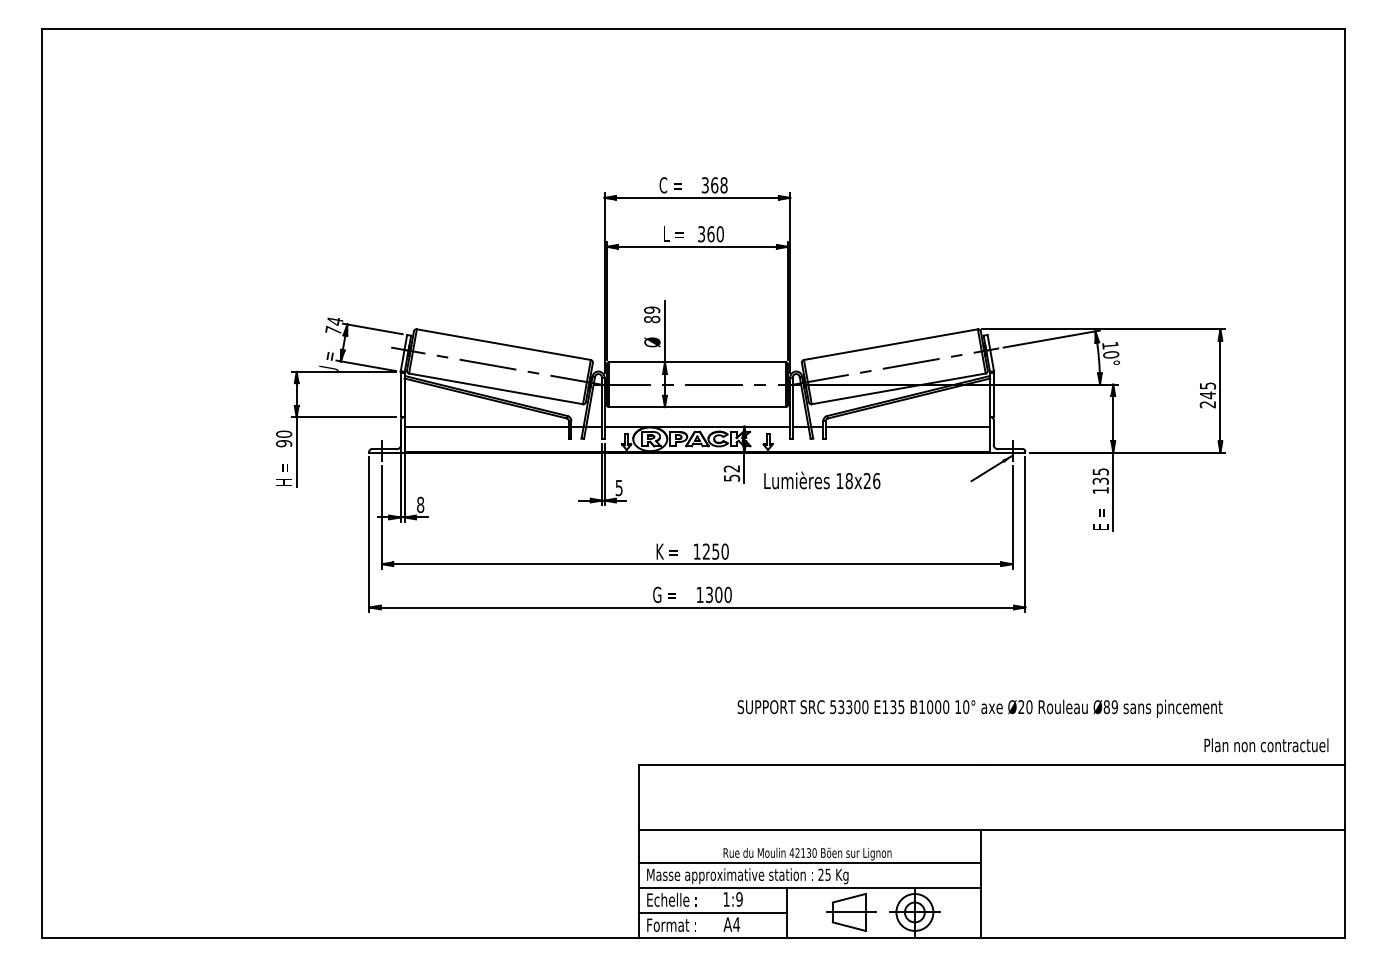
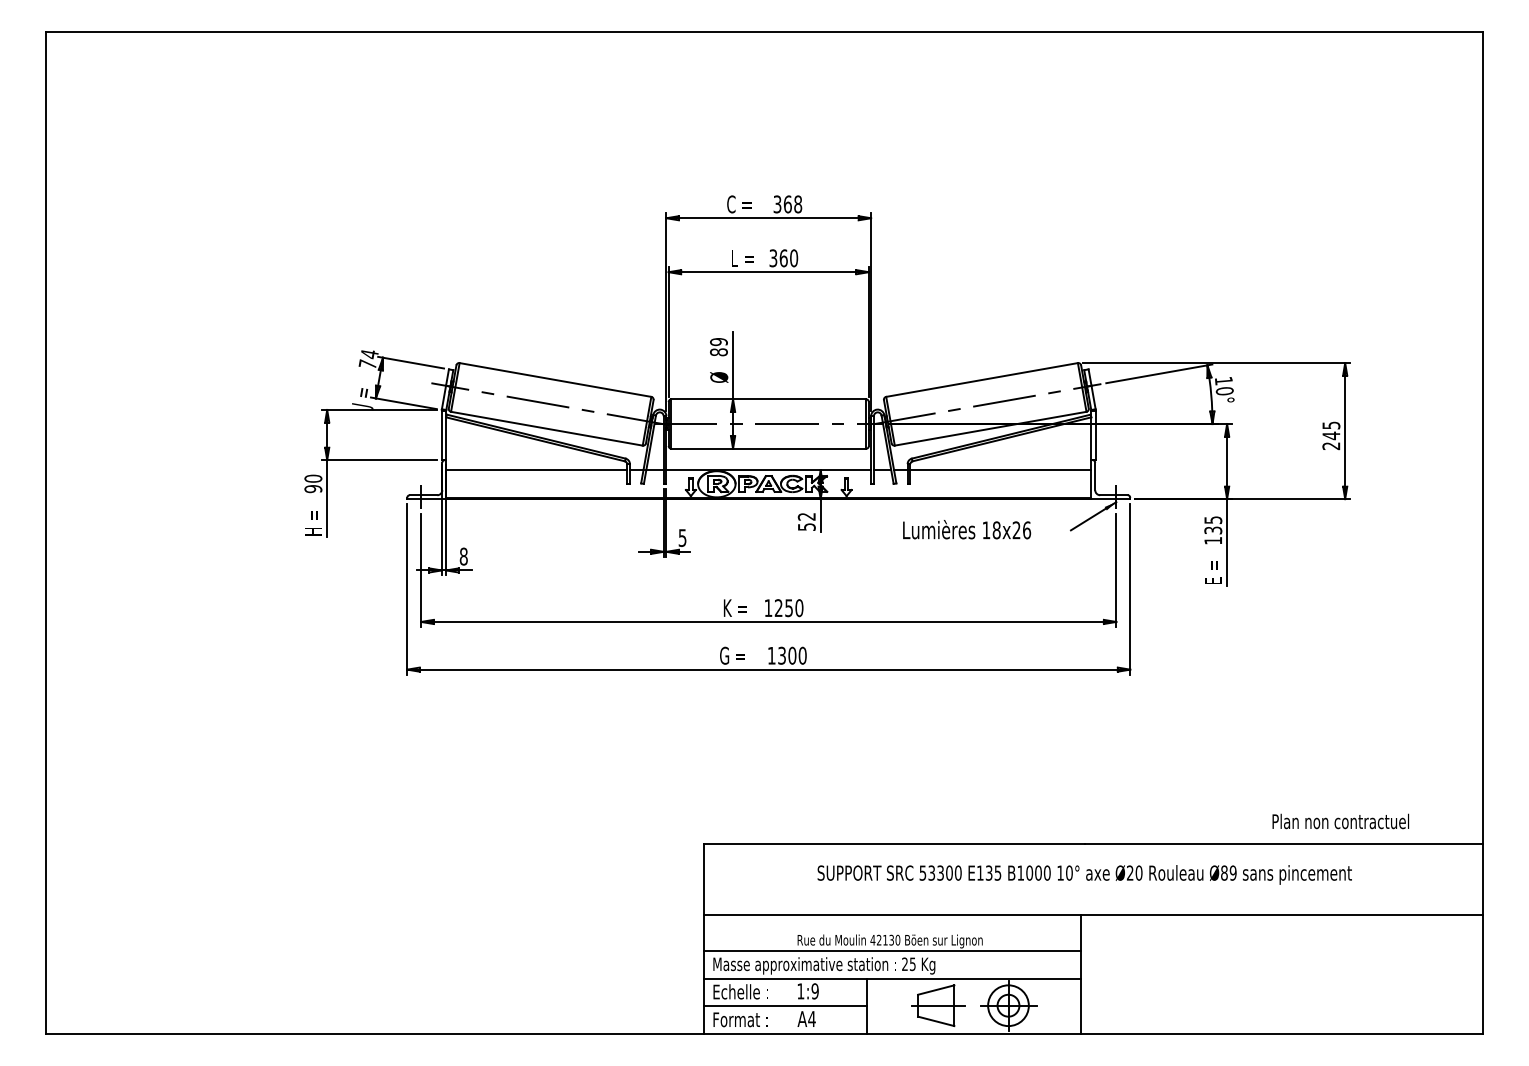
text: (822, 480) -> (967, 529), moved
text: (979, 708) -> (1084, 874), moved
text: (1266, 745) -> (1340, 821), moved

